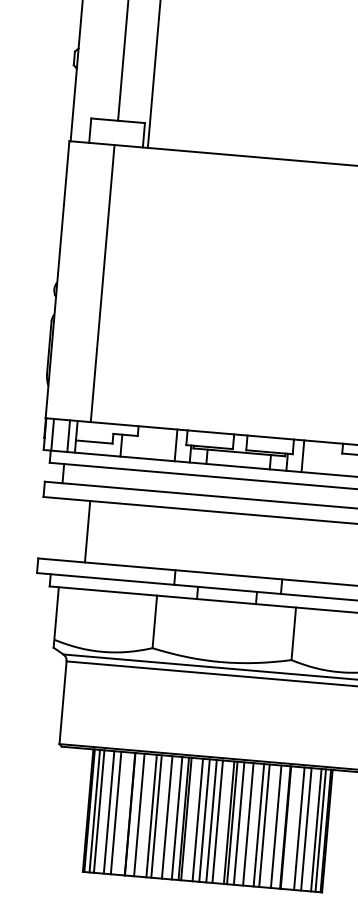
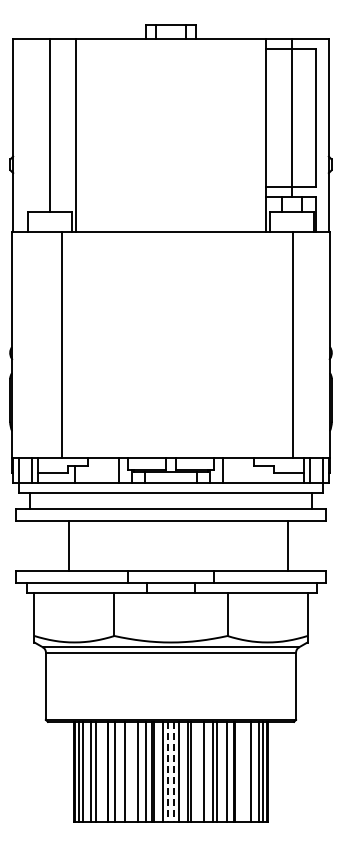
line: (102, 283) -> (61, 344), moved
line: (87, 531) -> (68, 546), moved
line: (156, 816) -> (129, 771), removed
line: (204, 820) -> (168, 771), solid -> dashed
line: (212, 820) -> (174, 771), solid -> dashed
line: (239, 823) -> (196, 771), removed
line: (299, 828) -> (245, 771), removed

